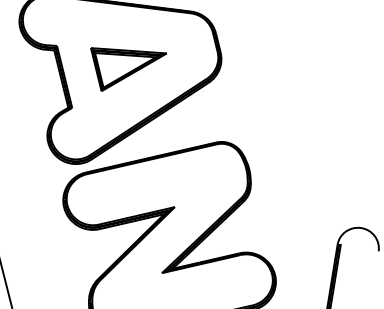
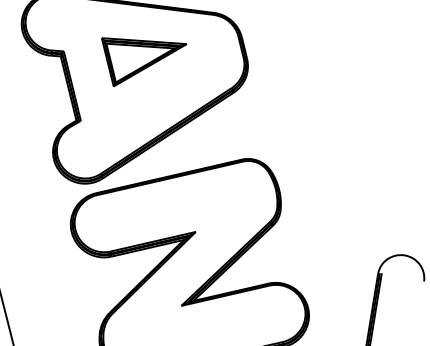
part: (128, 69) -> (143, 62), moved

